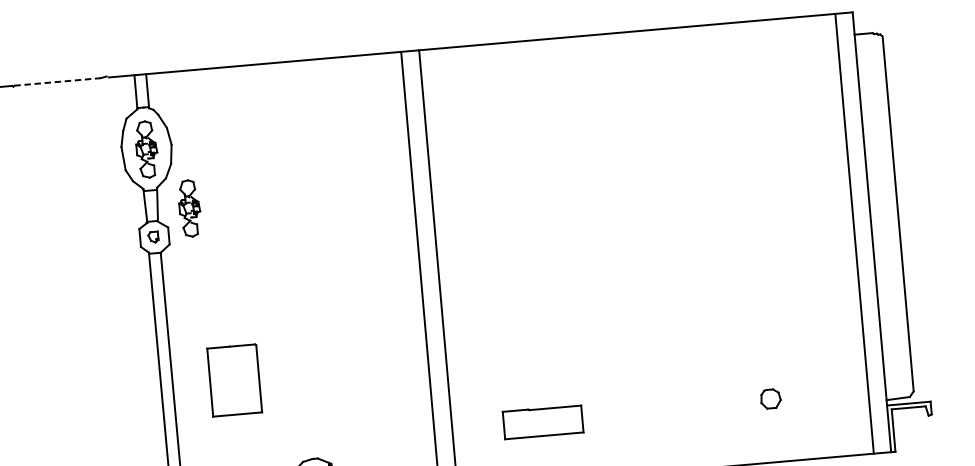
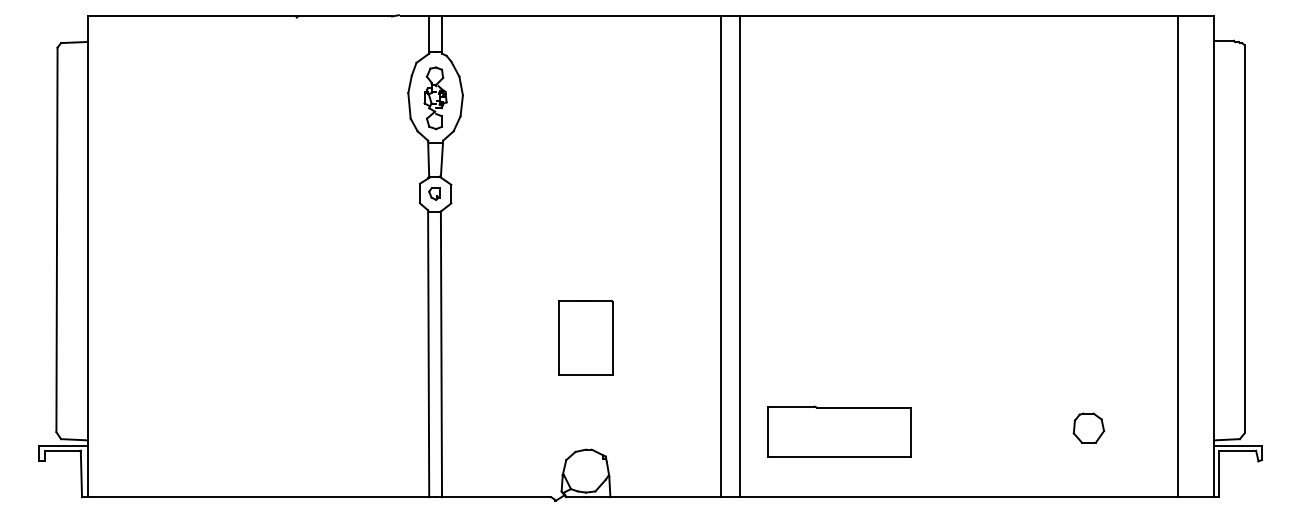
line: (57, 81) -> (345, 16), dashed -> solid
part: (189, 208) -> (476, 166), removed
line: (854, 233) -> (1178, 256), moved
part: (234, 379) -> (585, 337), moved
part: (770, 398) -> (1088, 427), size x1.43
part: (542, 422) -> (839, 431), size x1.67

